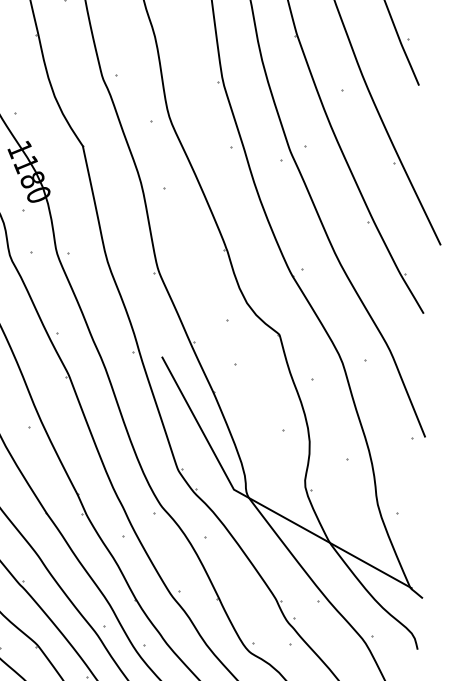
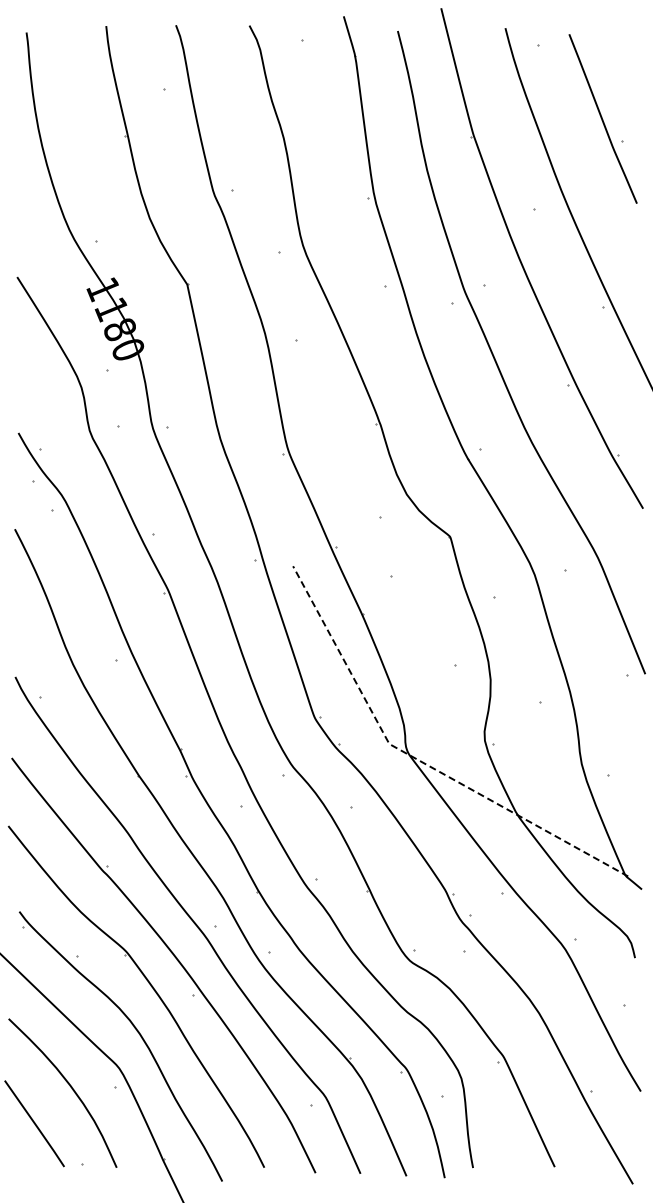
line: (256, 501) -> (419, 760), solid -> dashed

